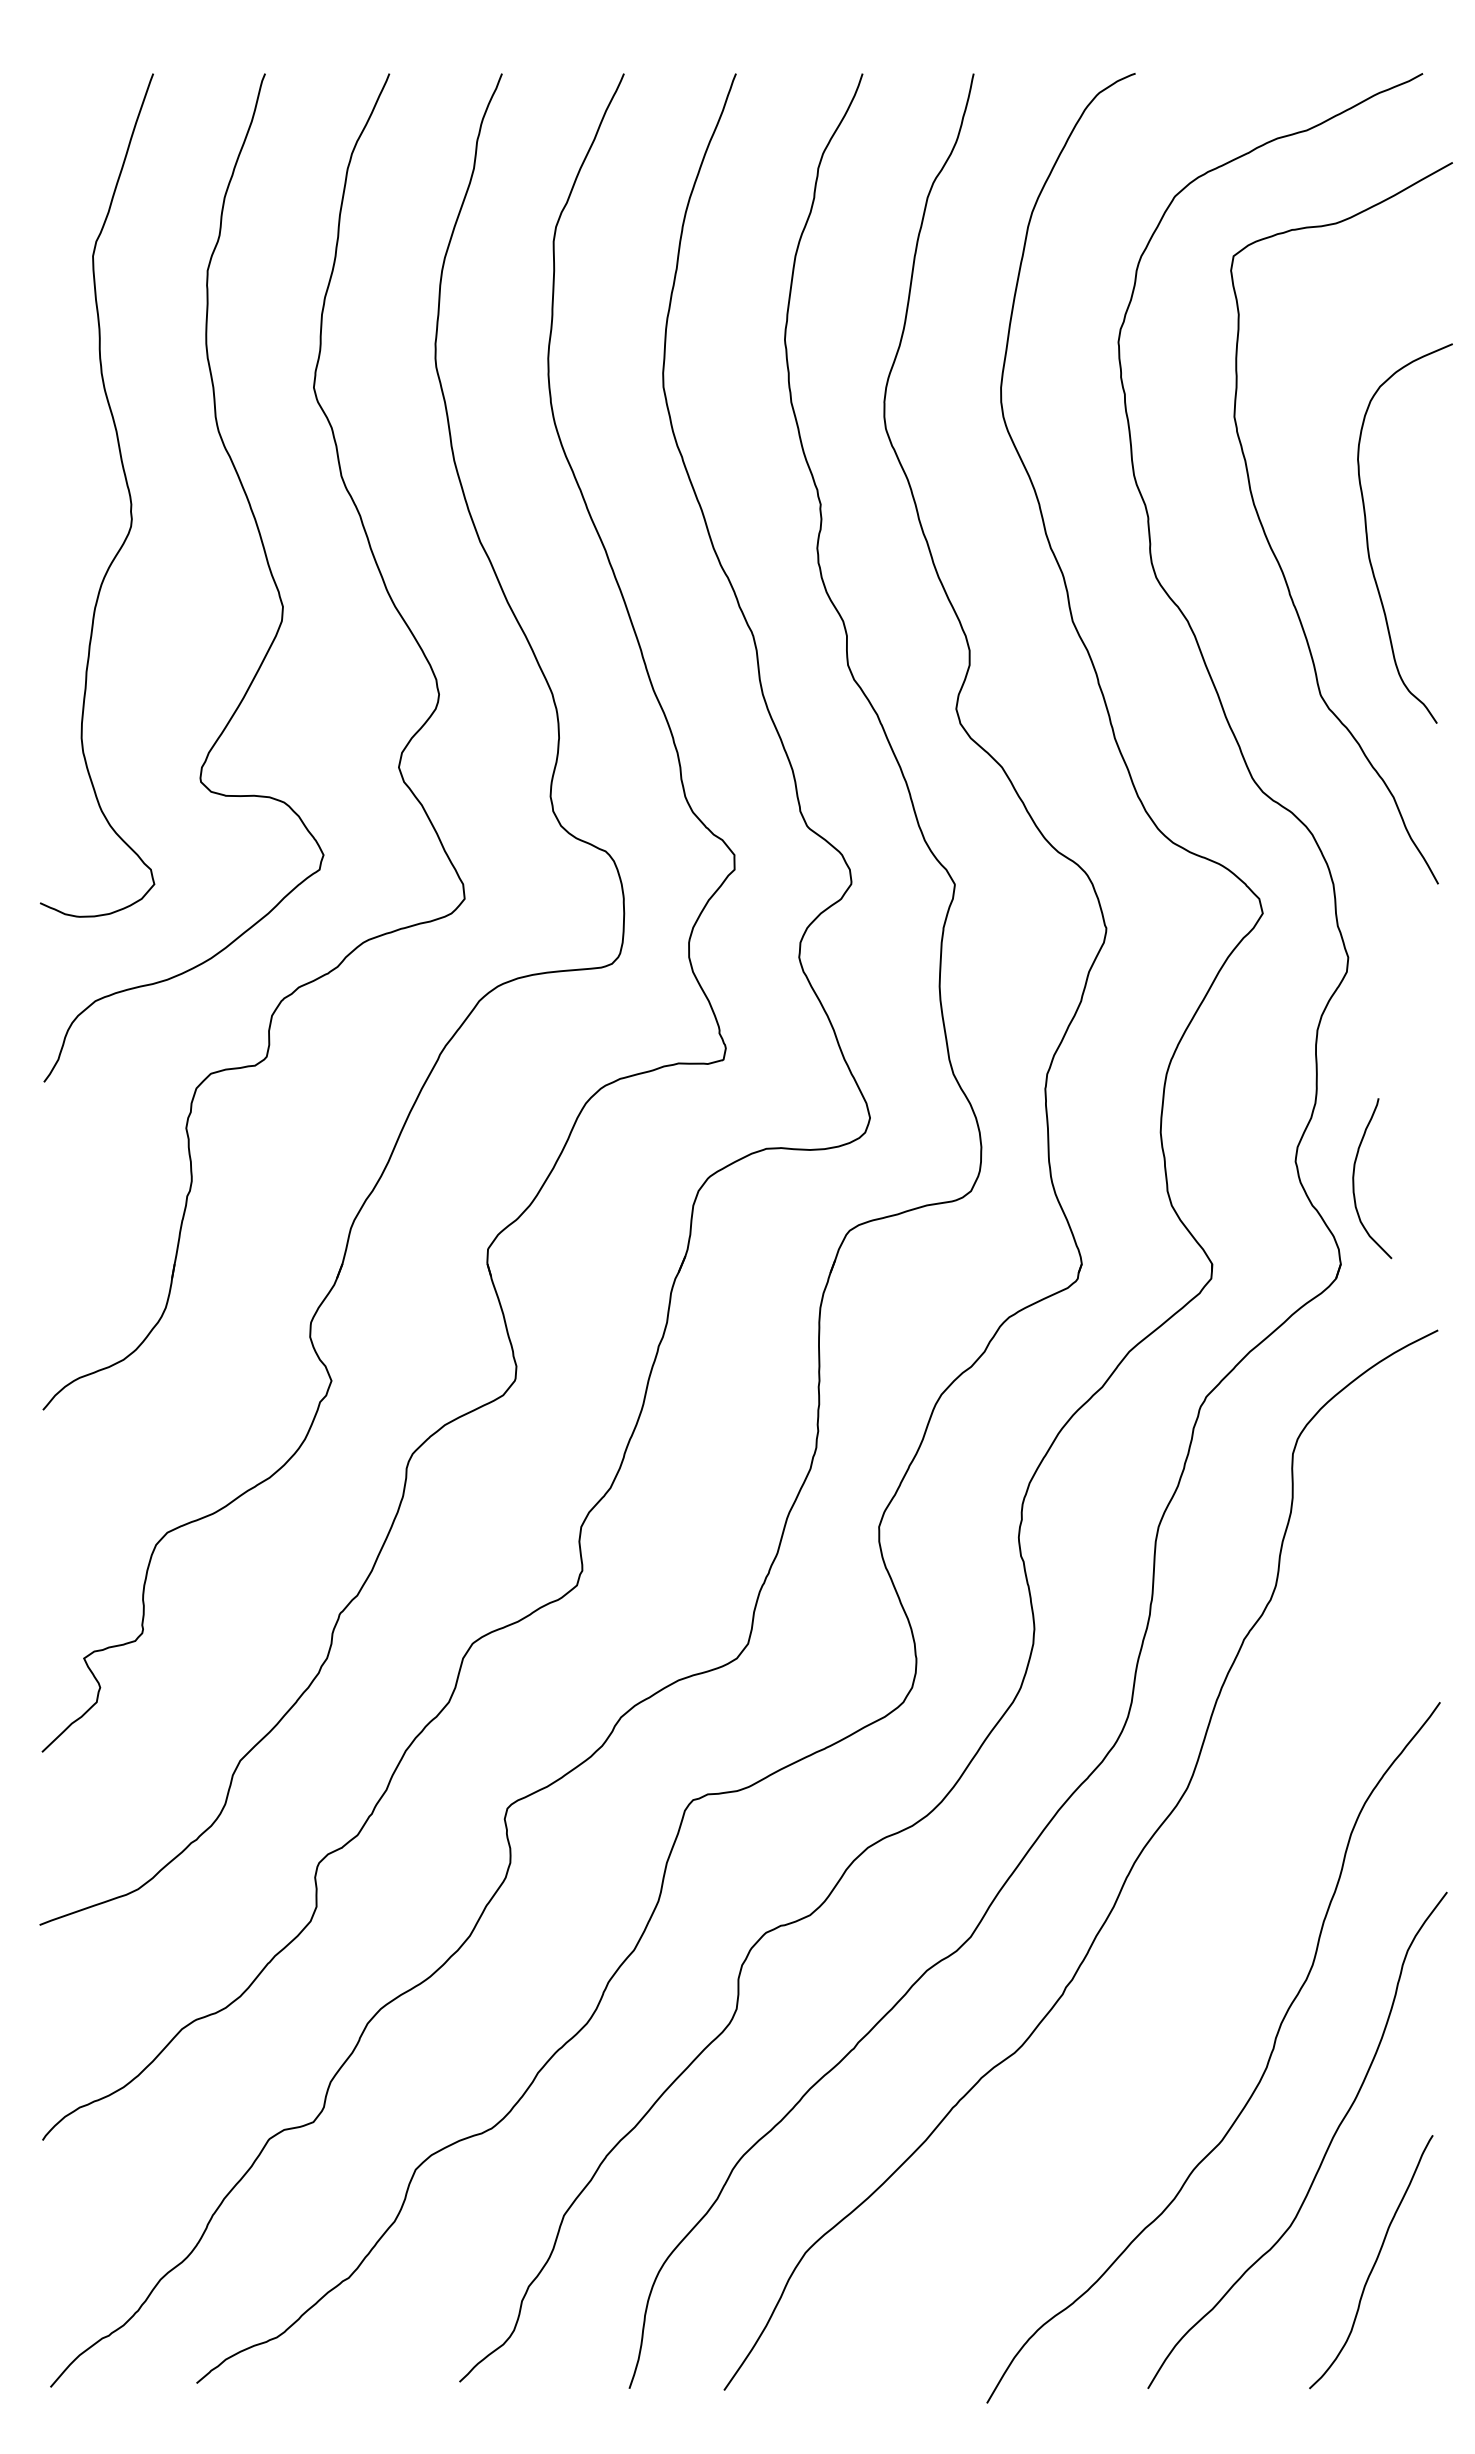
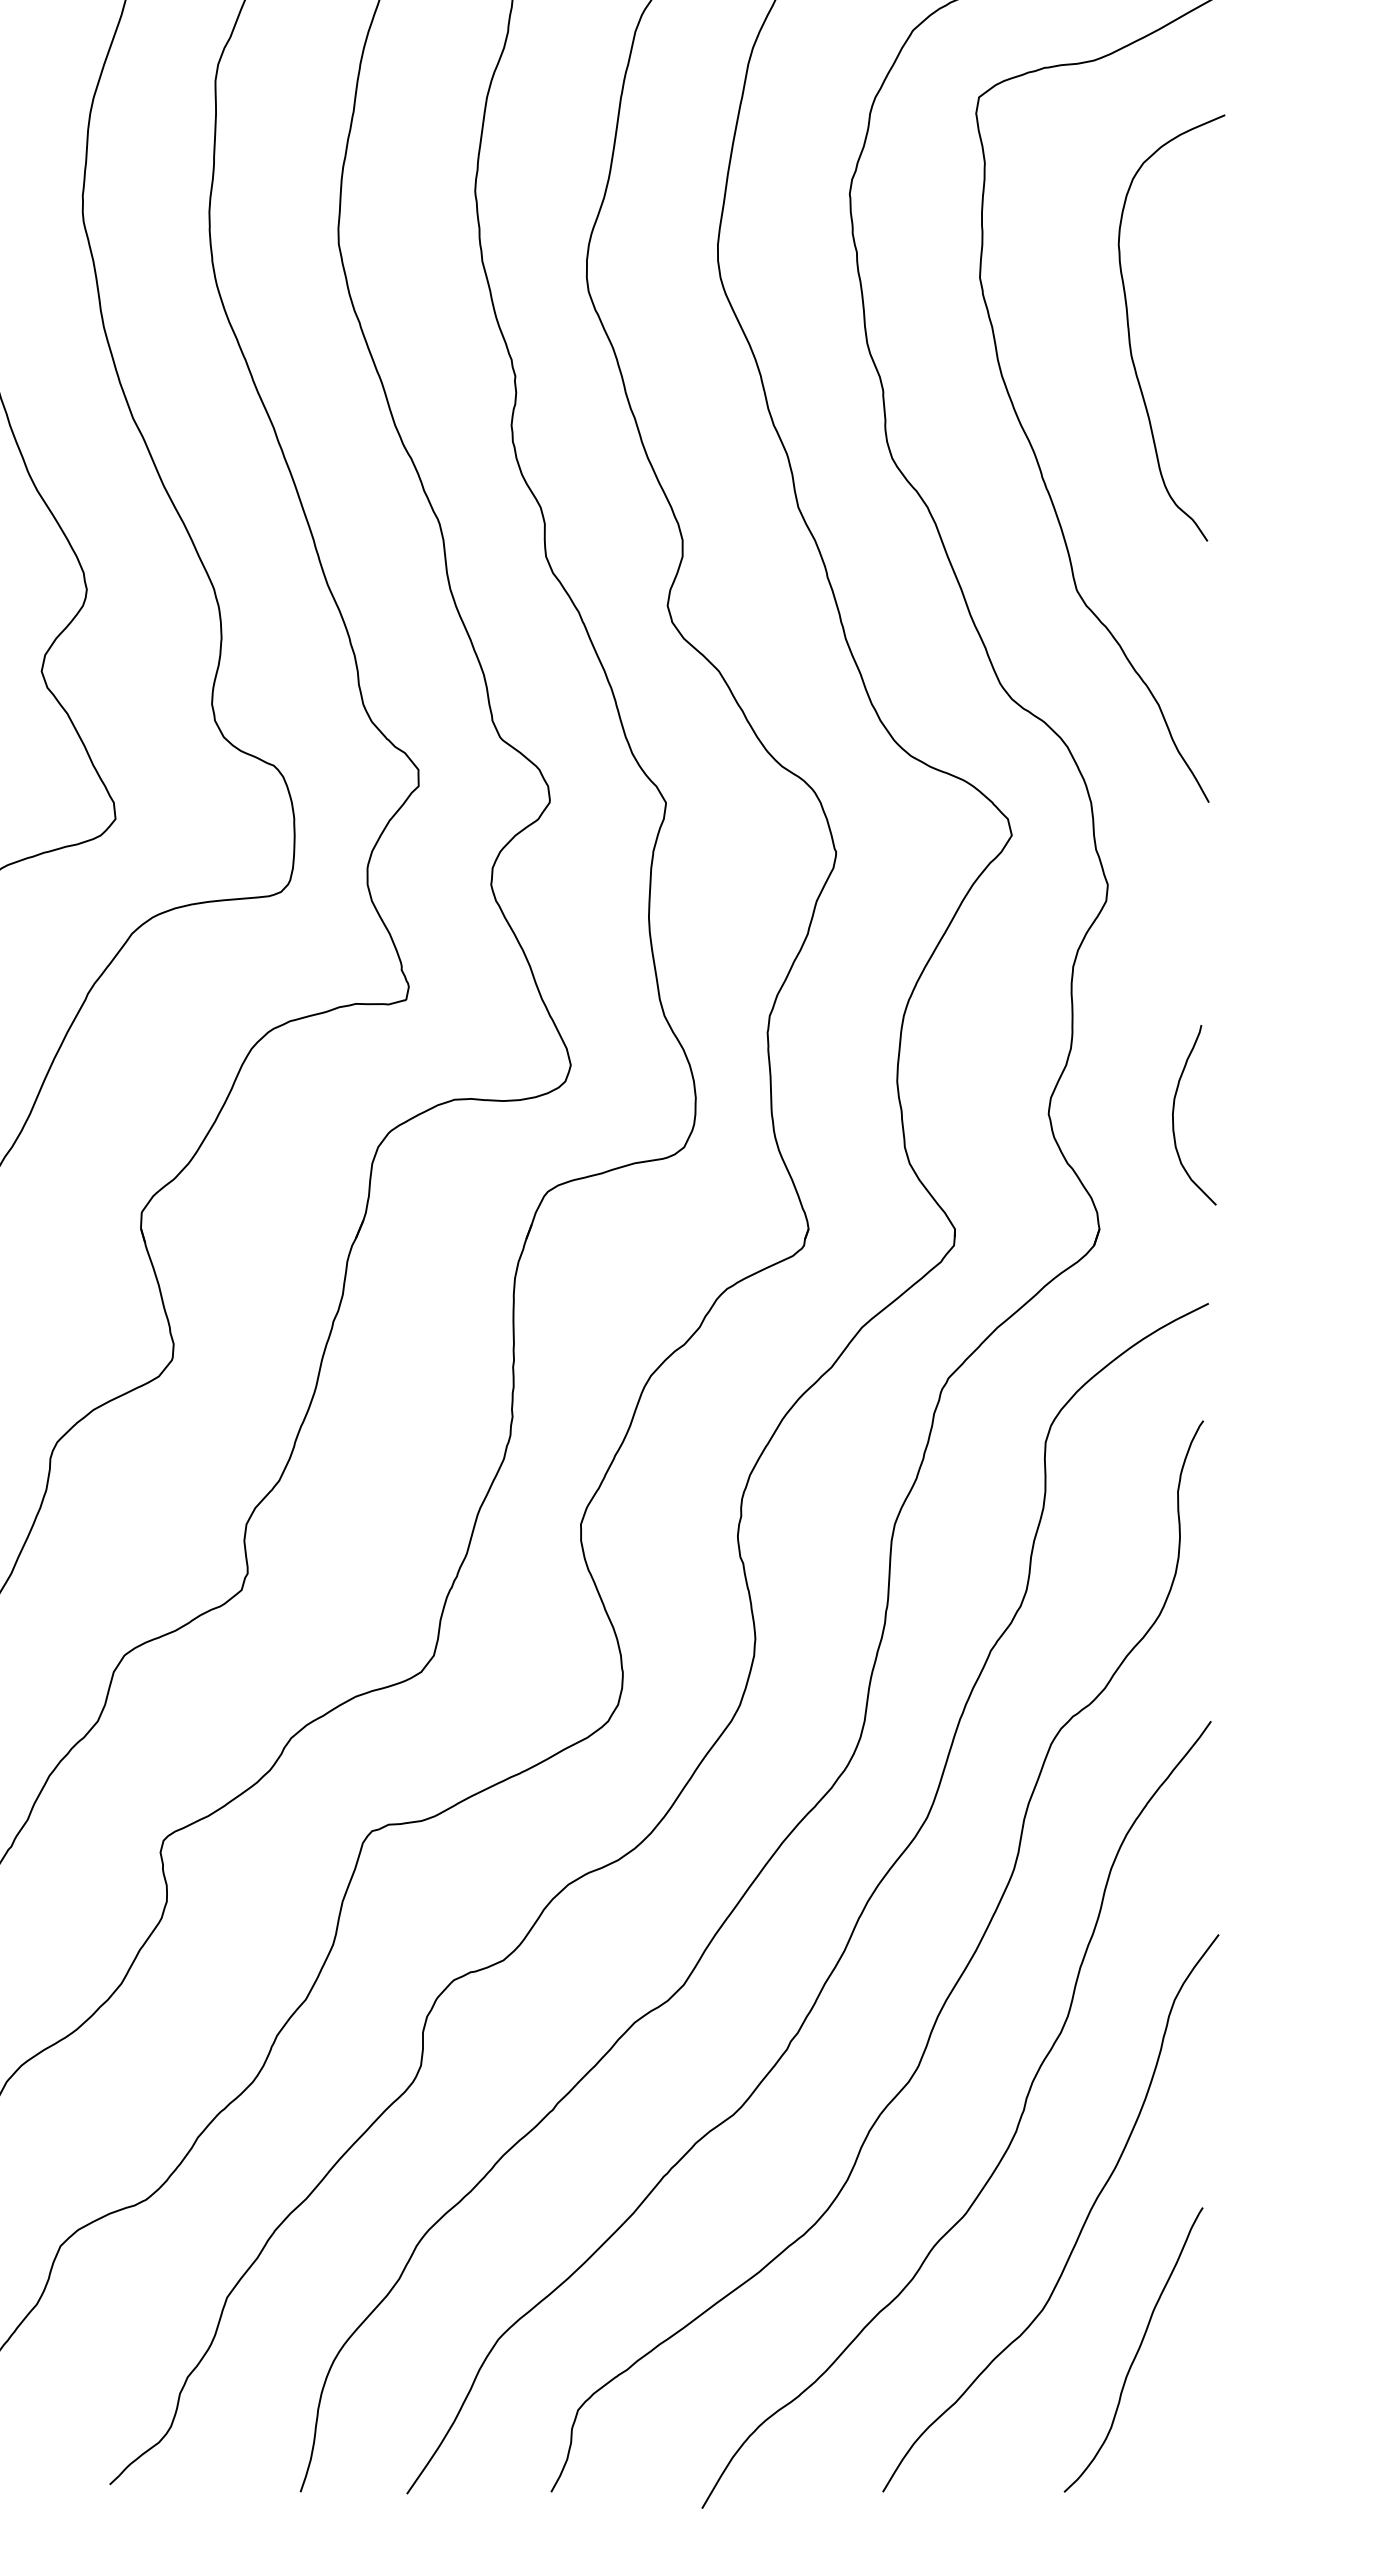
curve: (1368, 540) -> (1130, 335), moved
curve: (1354, 1178) -> (1174, 1115), moved
curve: (1205, 1946) -> (947, 1995), added

